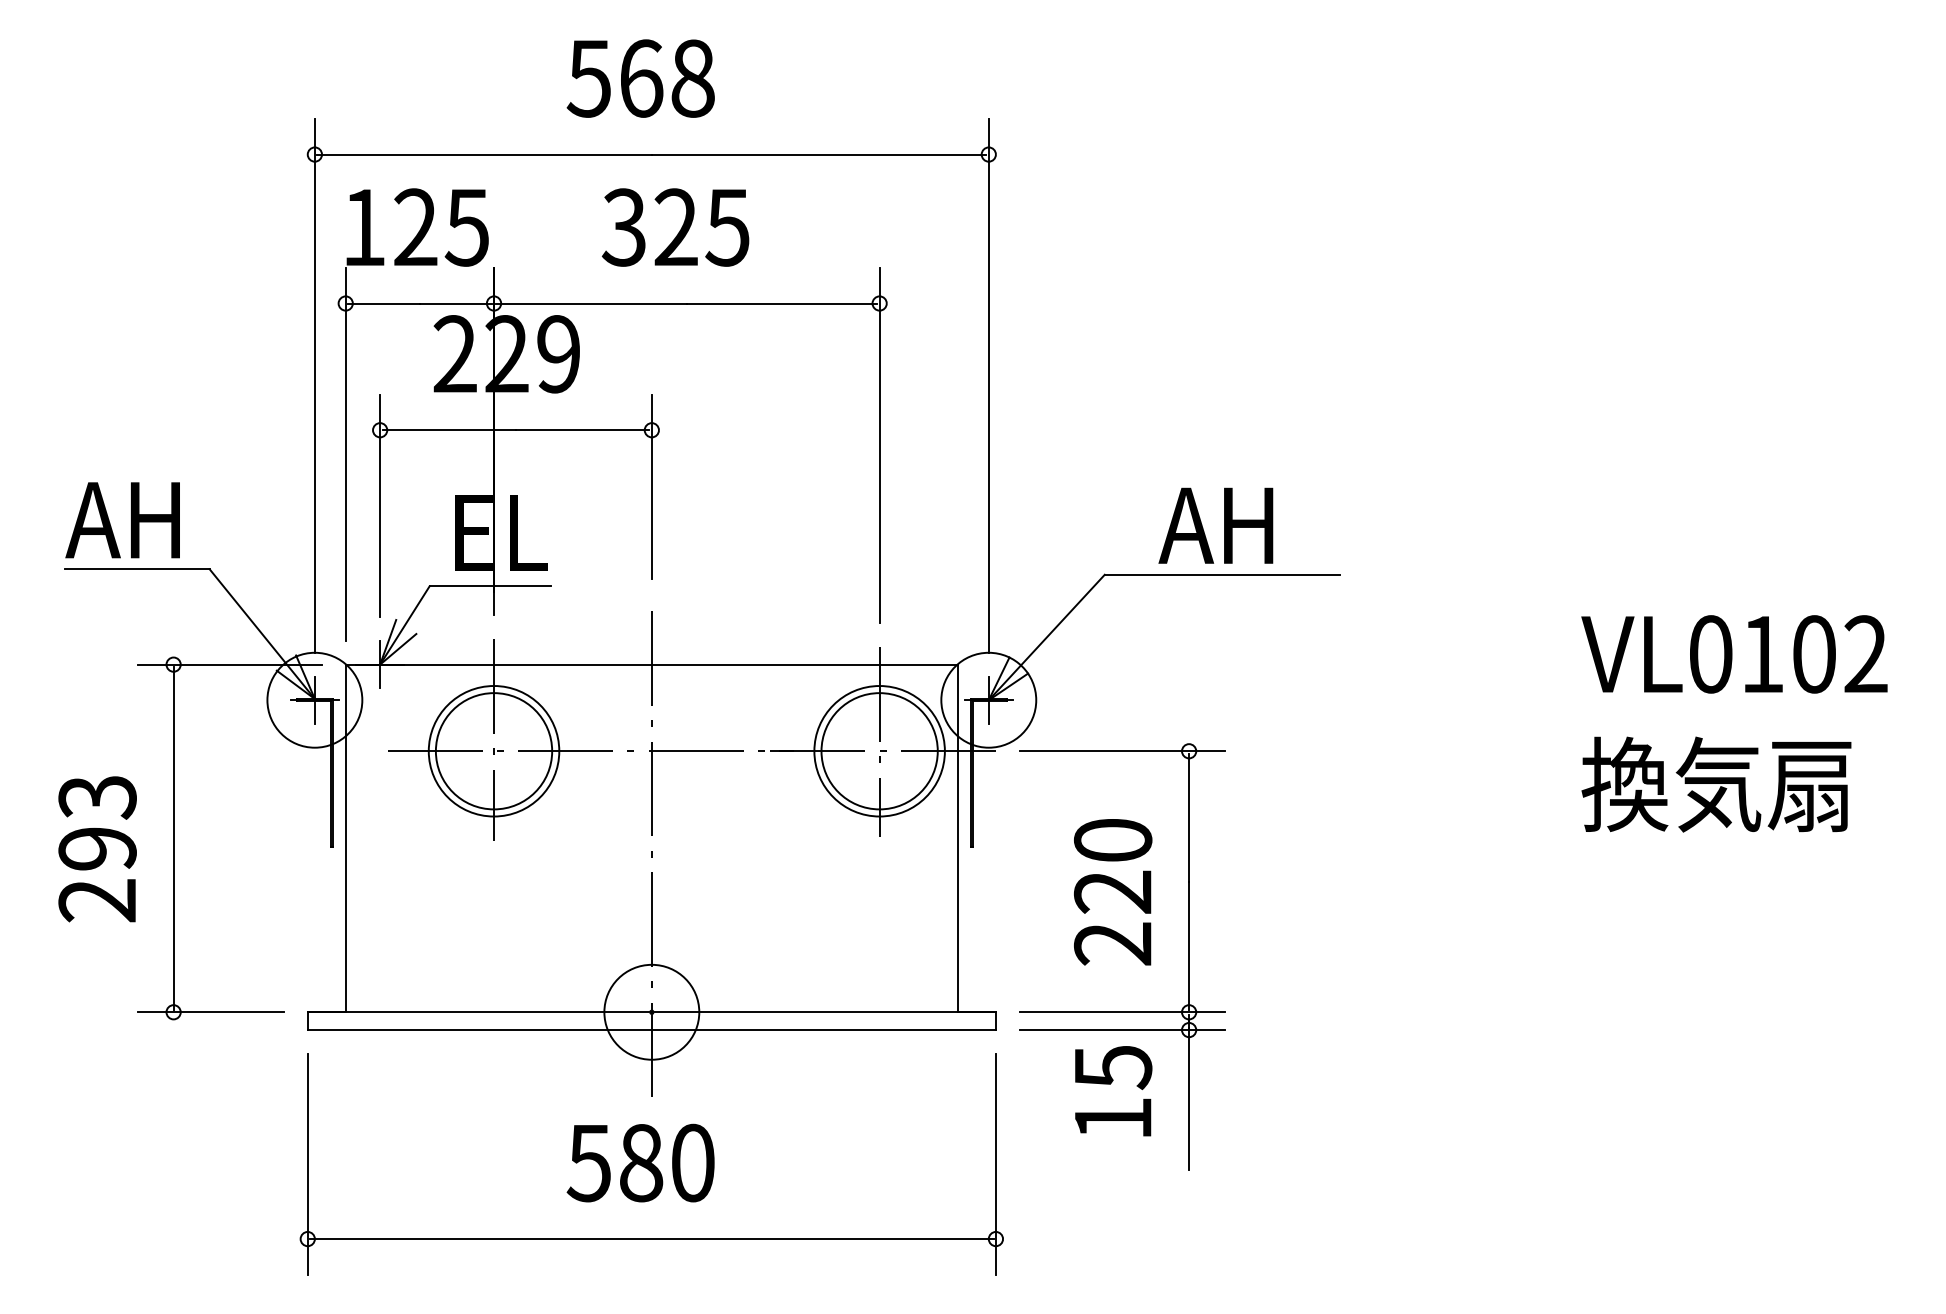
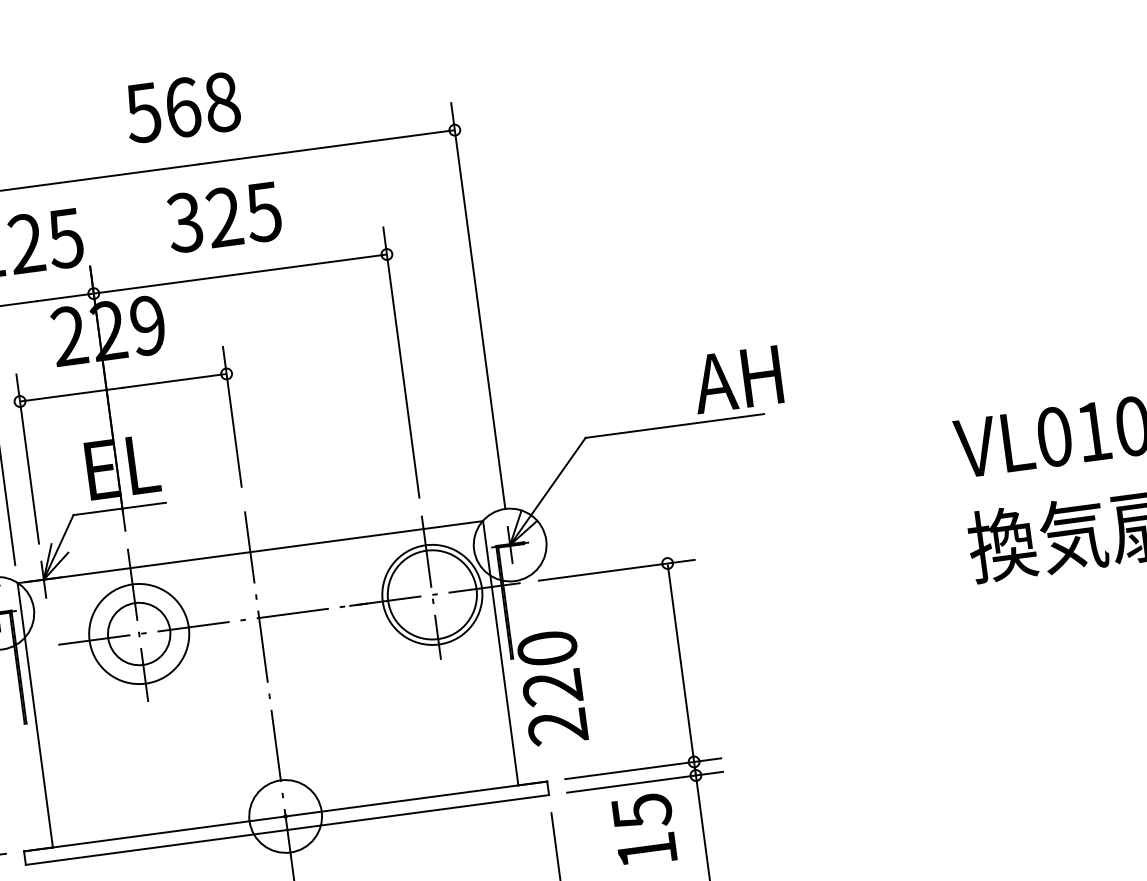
text: (1215, 525) -> (737, 379), moved
circle: (493, 751) -> (138, 634), size x0.7
text: (1113, 892) -> (553, 688), moved

